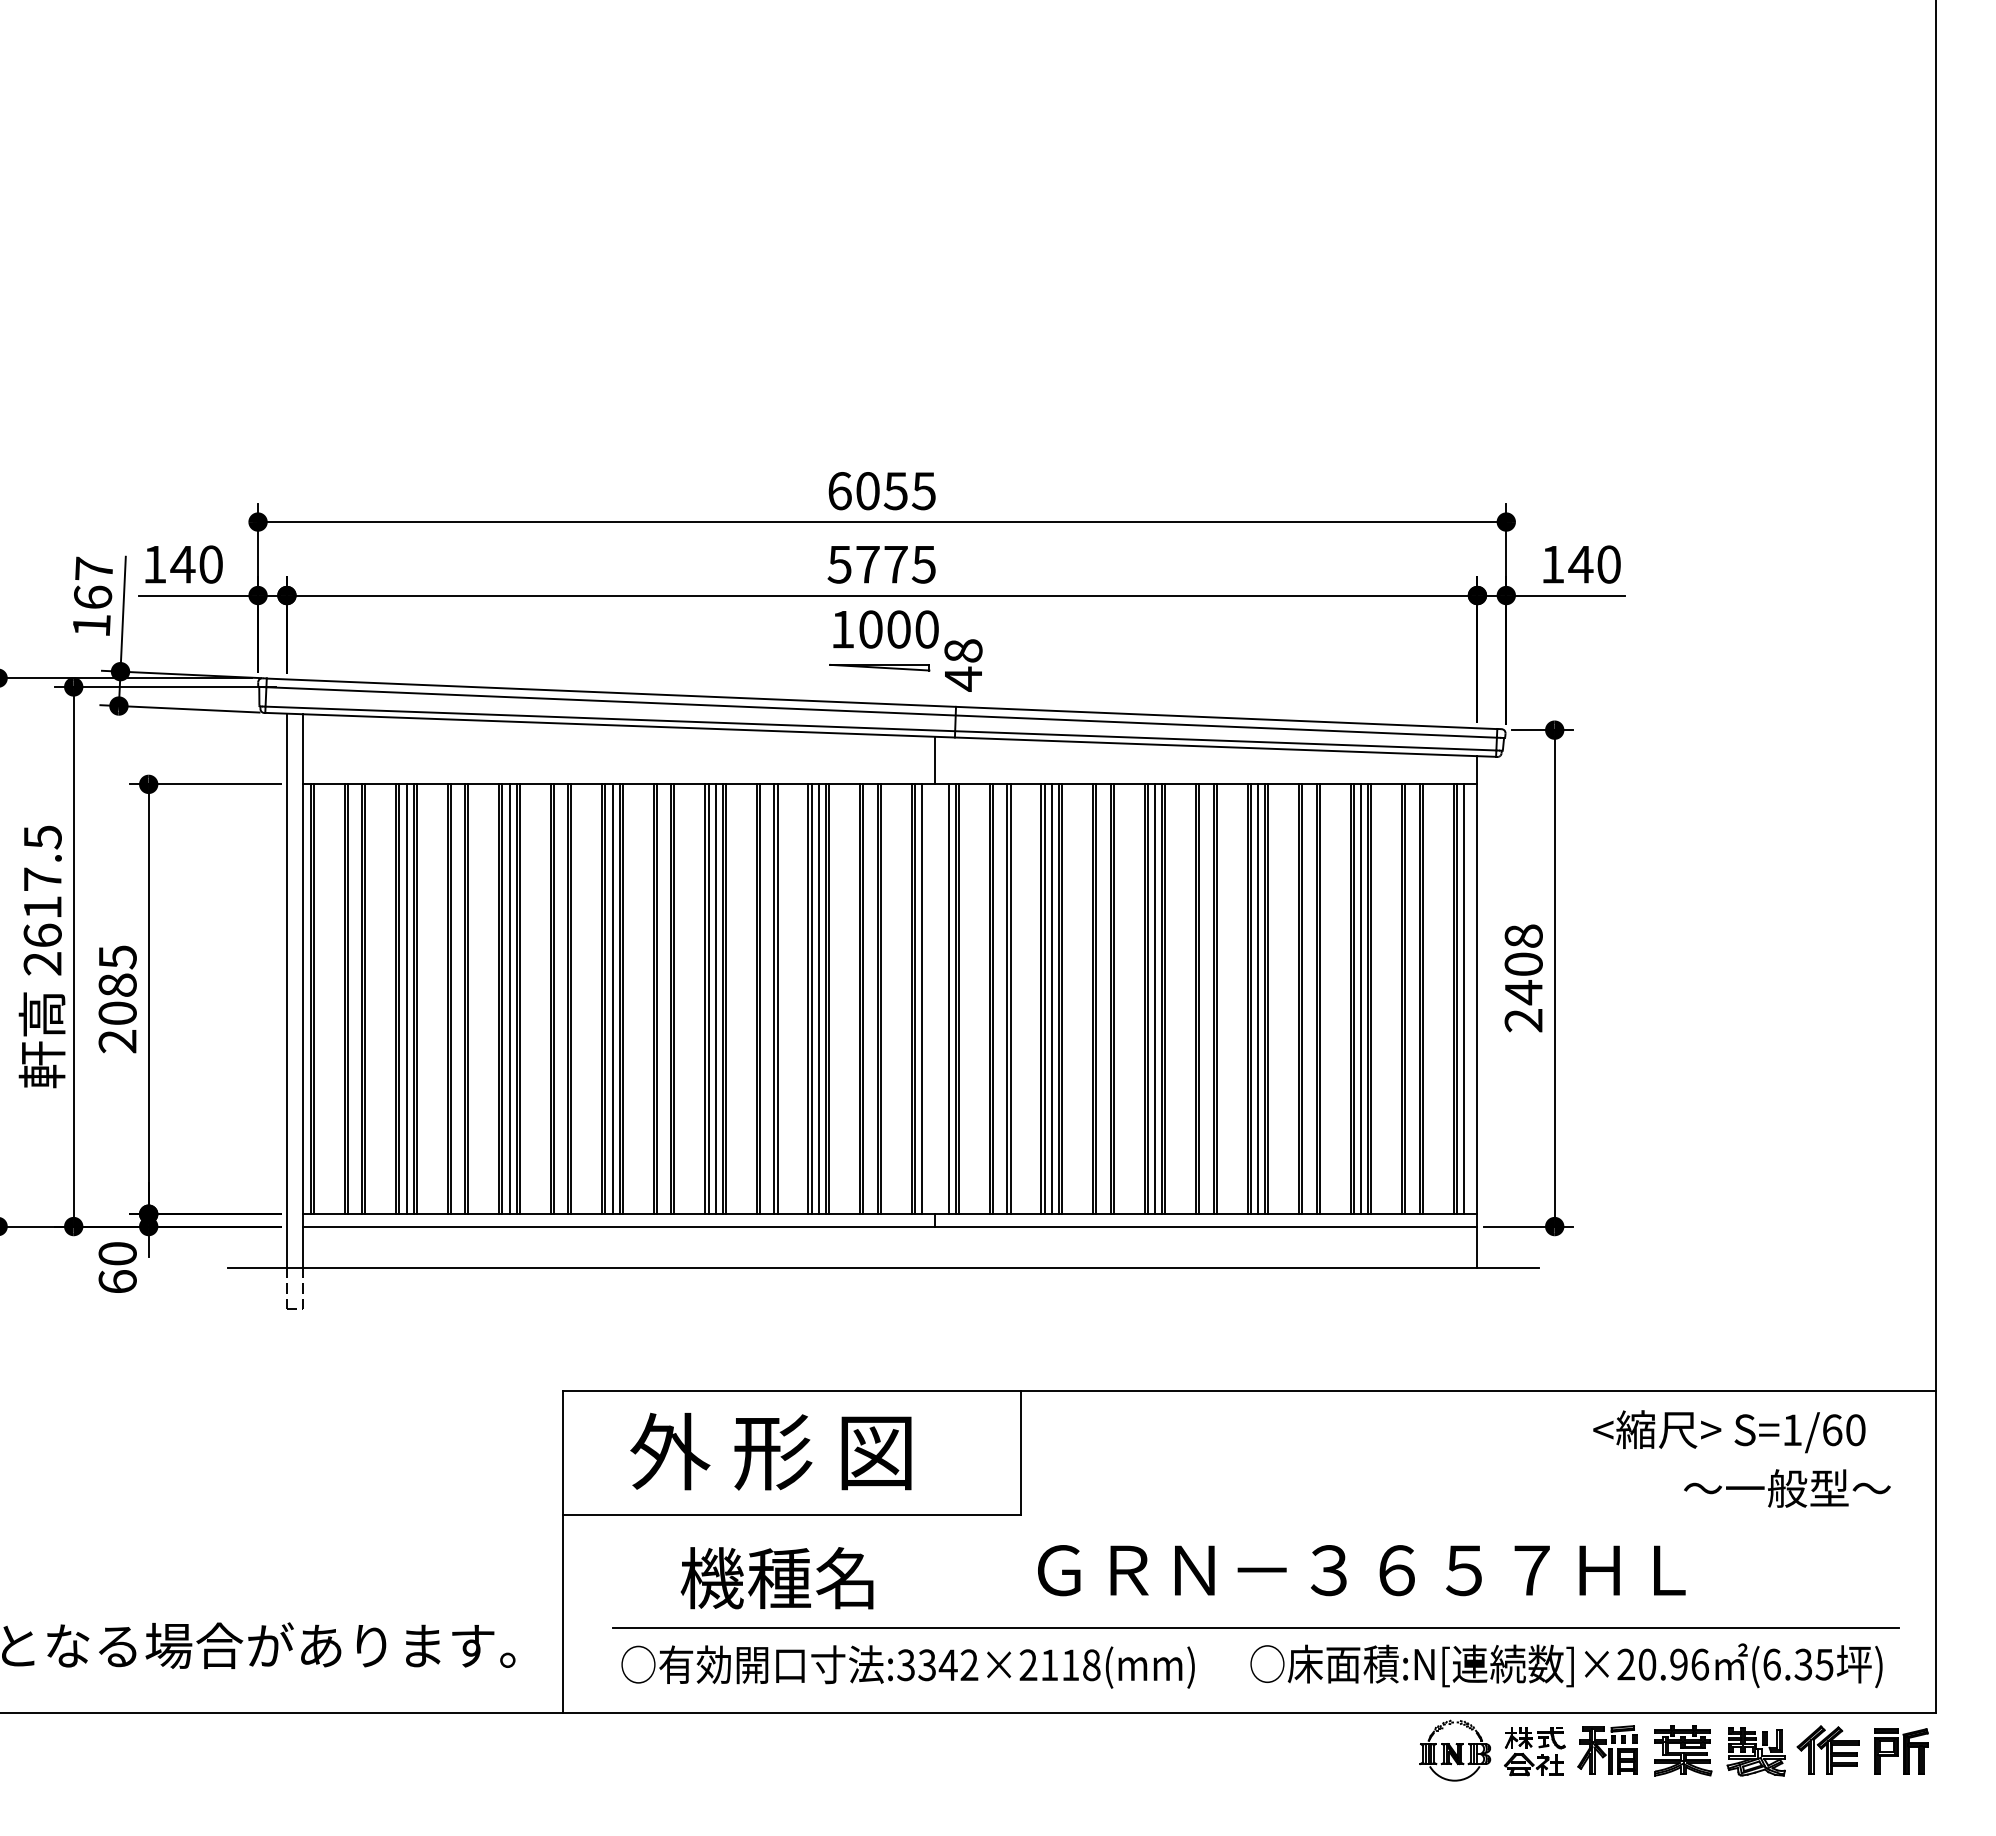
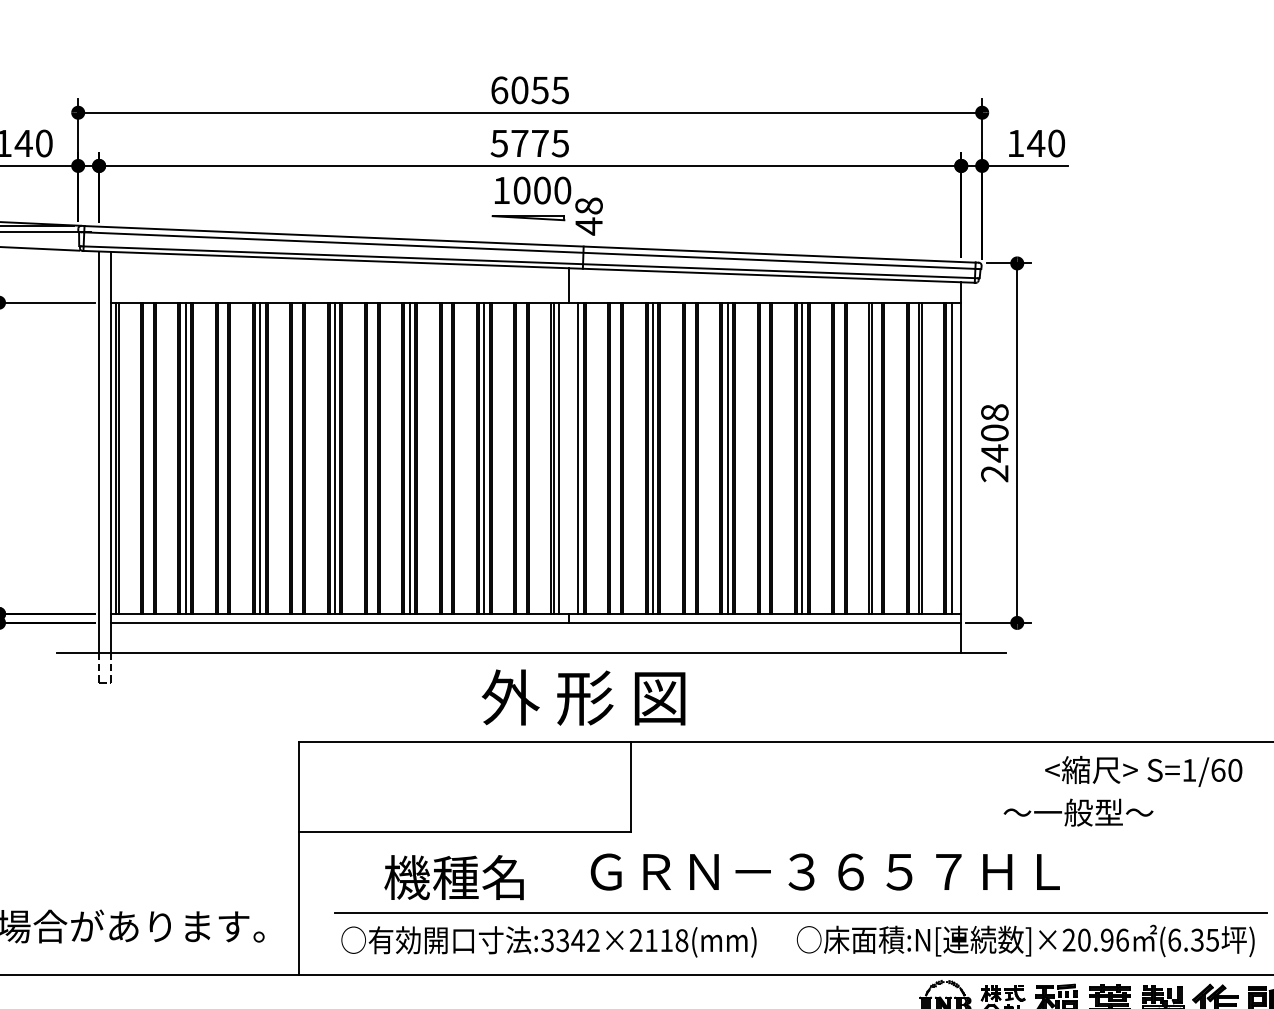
line: (1360, 999) -> (876, 458), removed
text: (770, 1451) -> (583, 697), moved
text: (1787, 1488) -> (1078, 812), moved
text: (1361, 1570) -> (825, 872), moved

